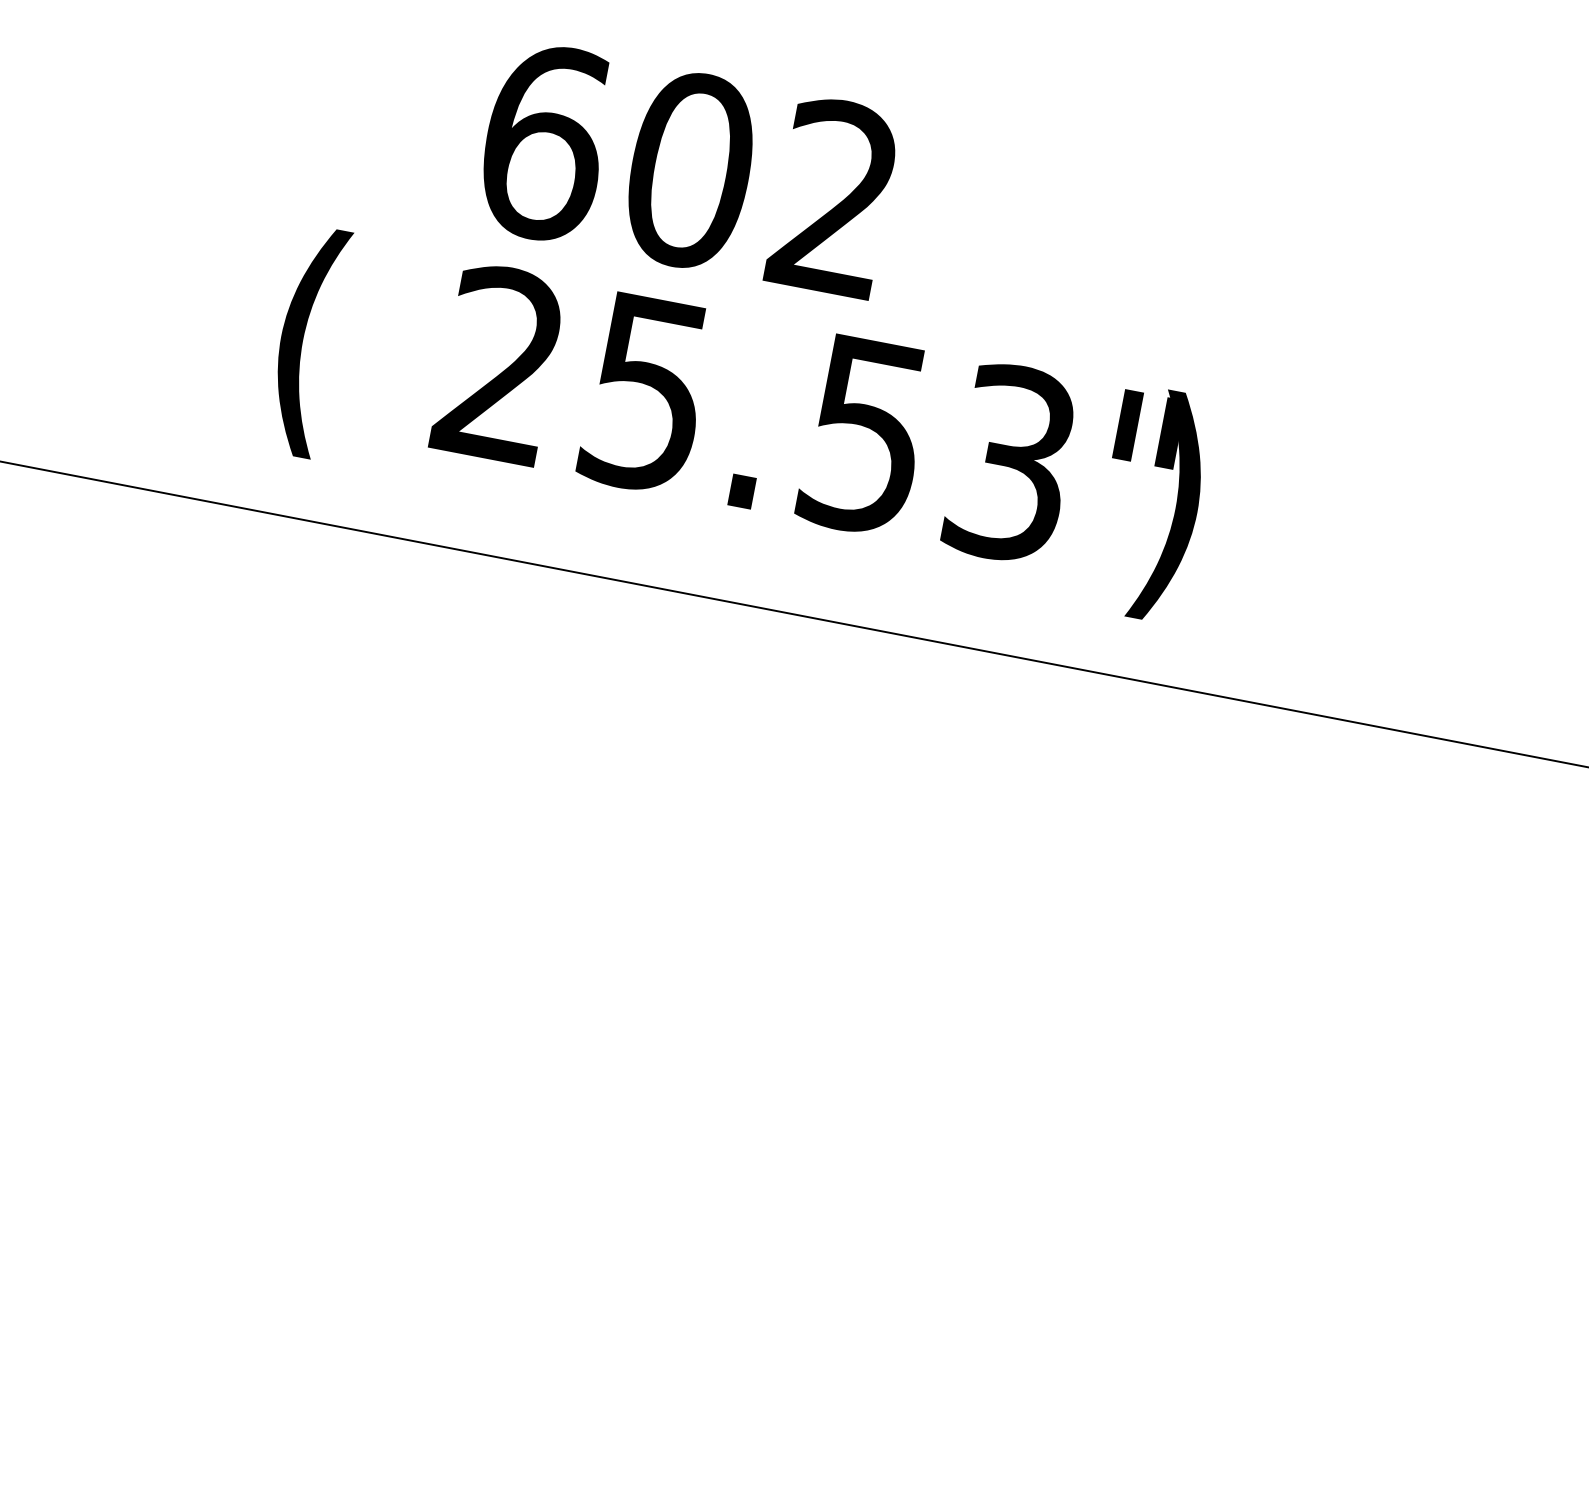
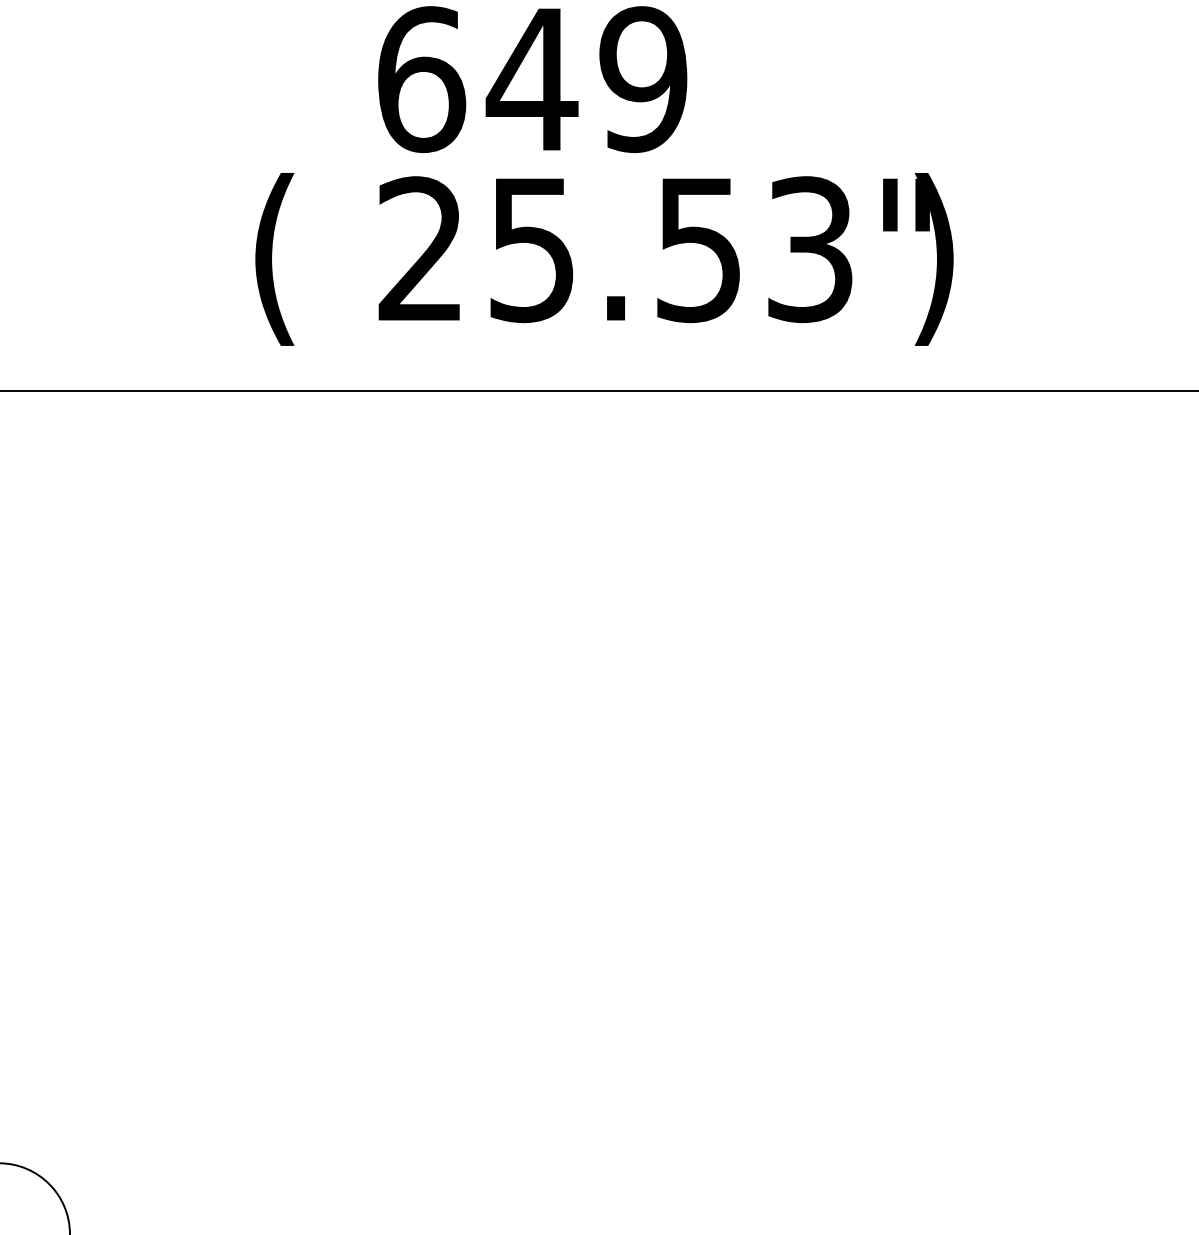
text: (761, 183) -> (586, 79), 602 -> 649

